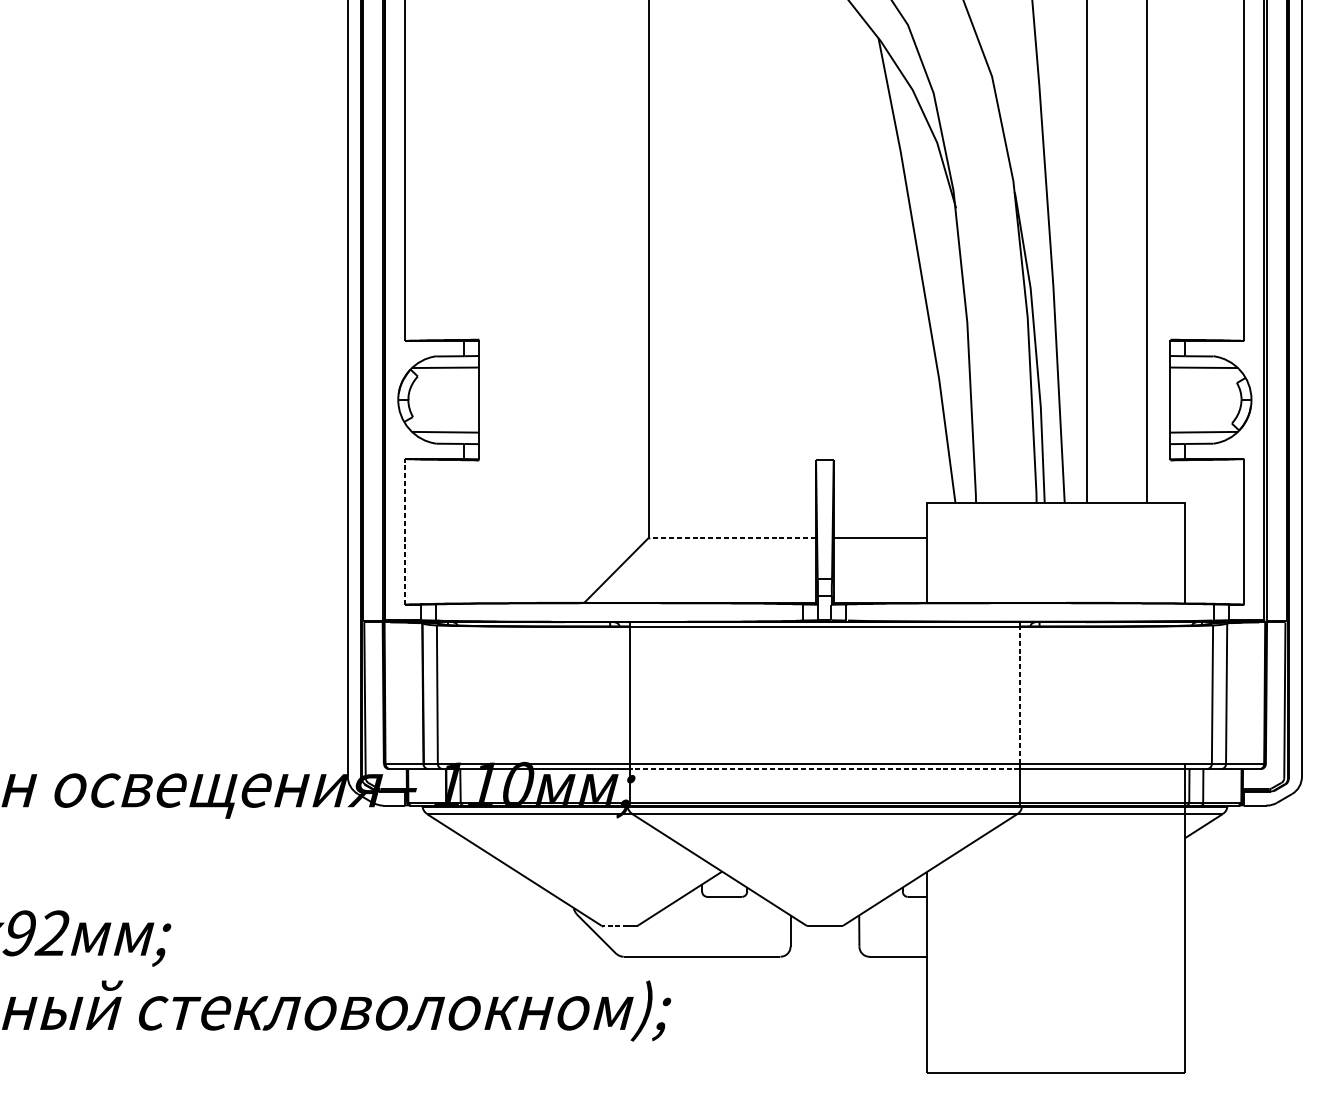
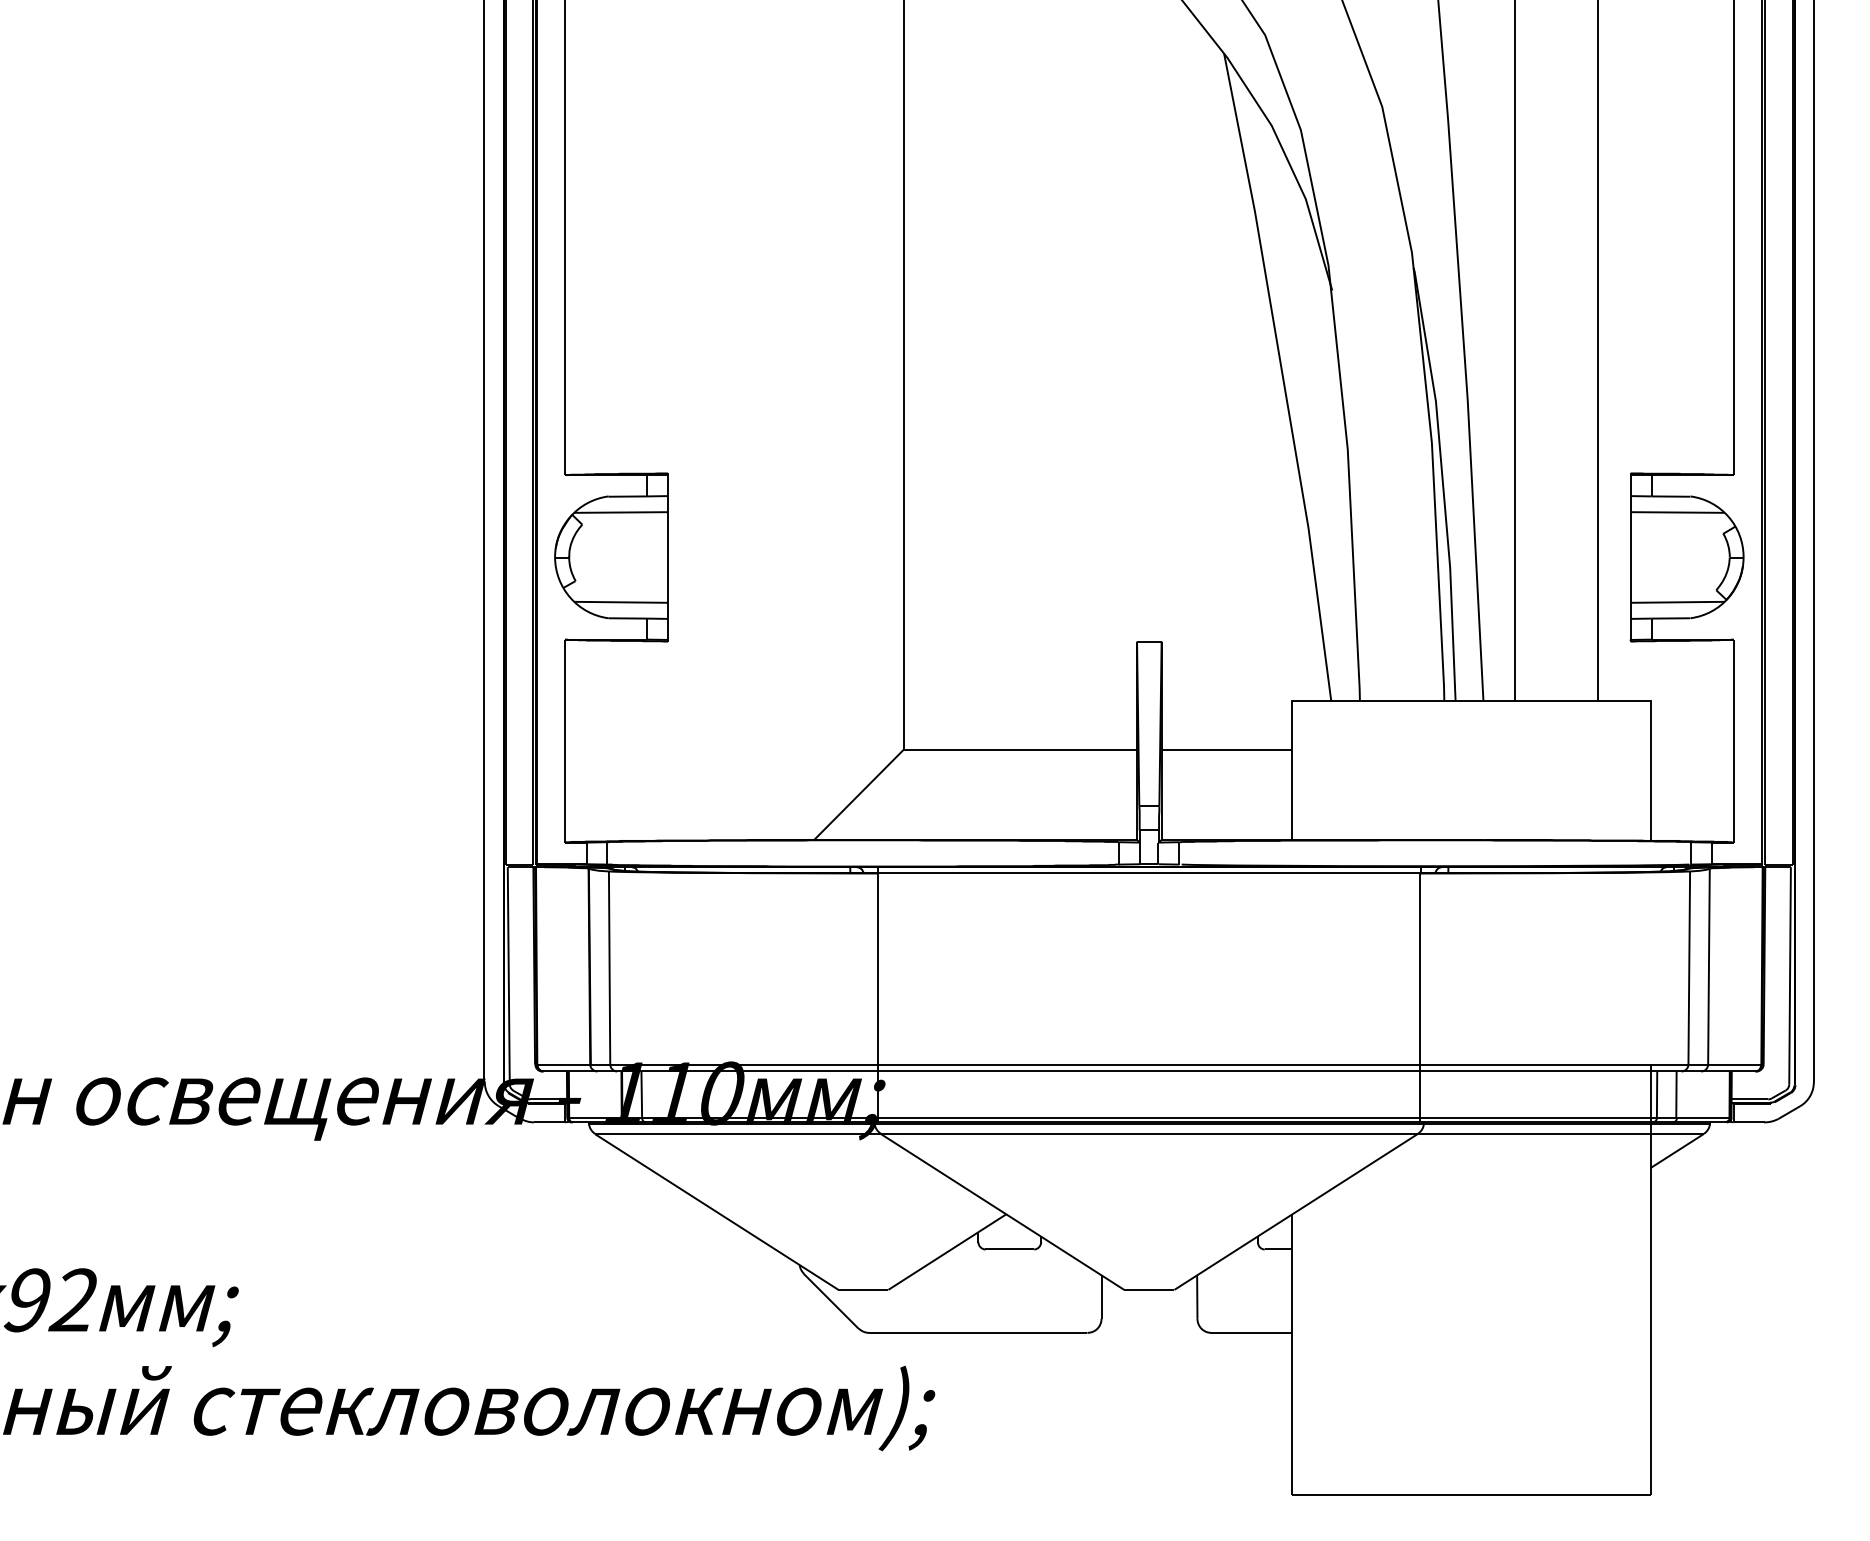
line: (405, 531) -> (564, 740), dashed -> solid
line: (731, 537) -> (1019, 749), dashed -> solid
line: (1019, 695) -> (1420, 968), dashed -> solid
line: (824, 769) -> (1148, 1071), dashed -> solid
line: (614, 925) -> (856, 1289), dashed -> solid

